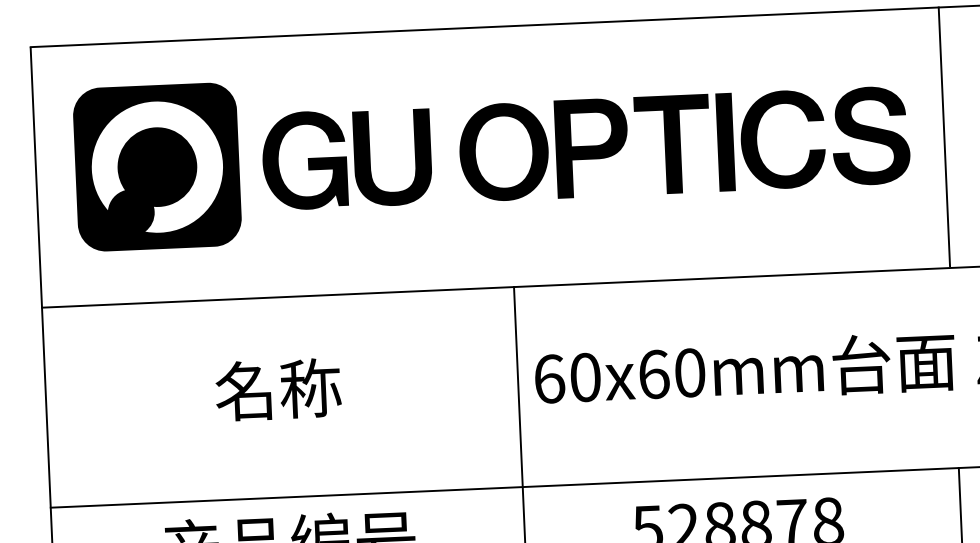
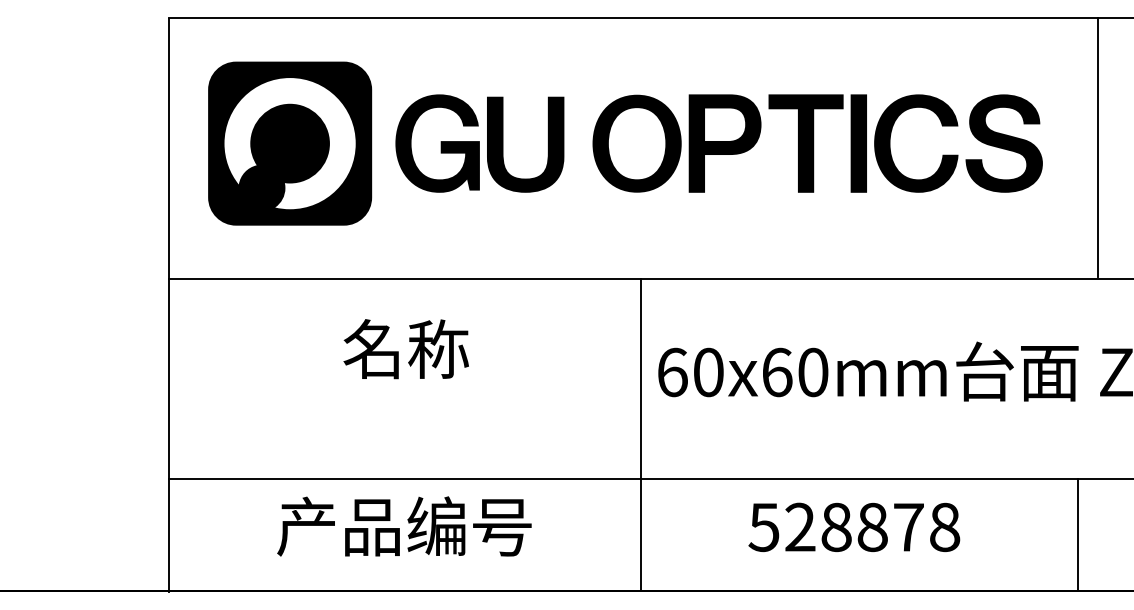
line: (944, 136) -> (1097, 147), moved
text: (277, 389) -> (405, 349), moved

